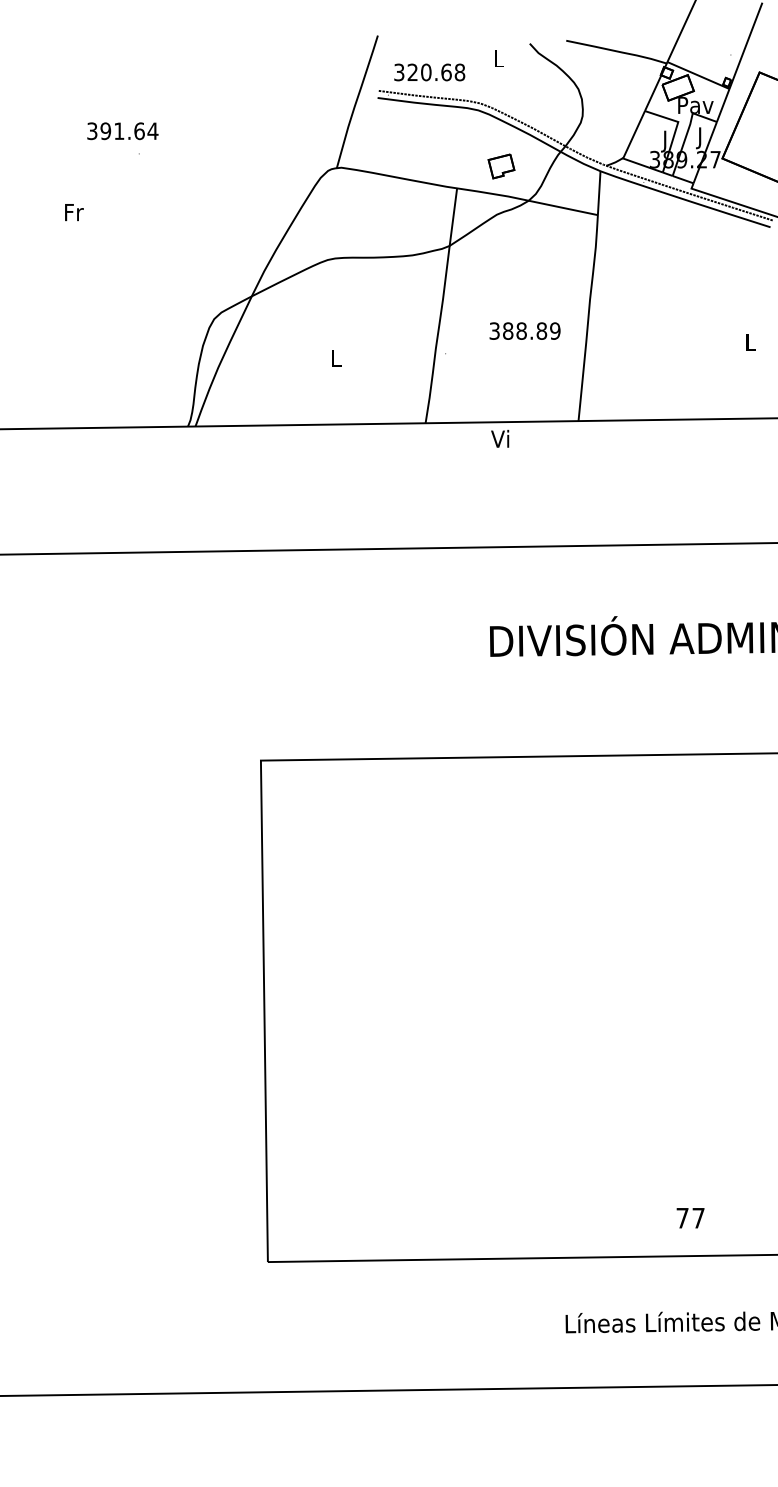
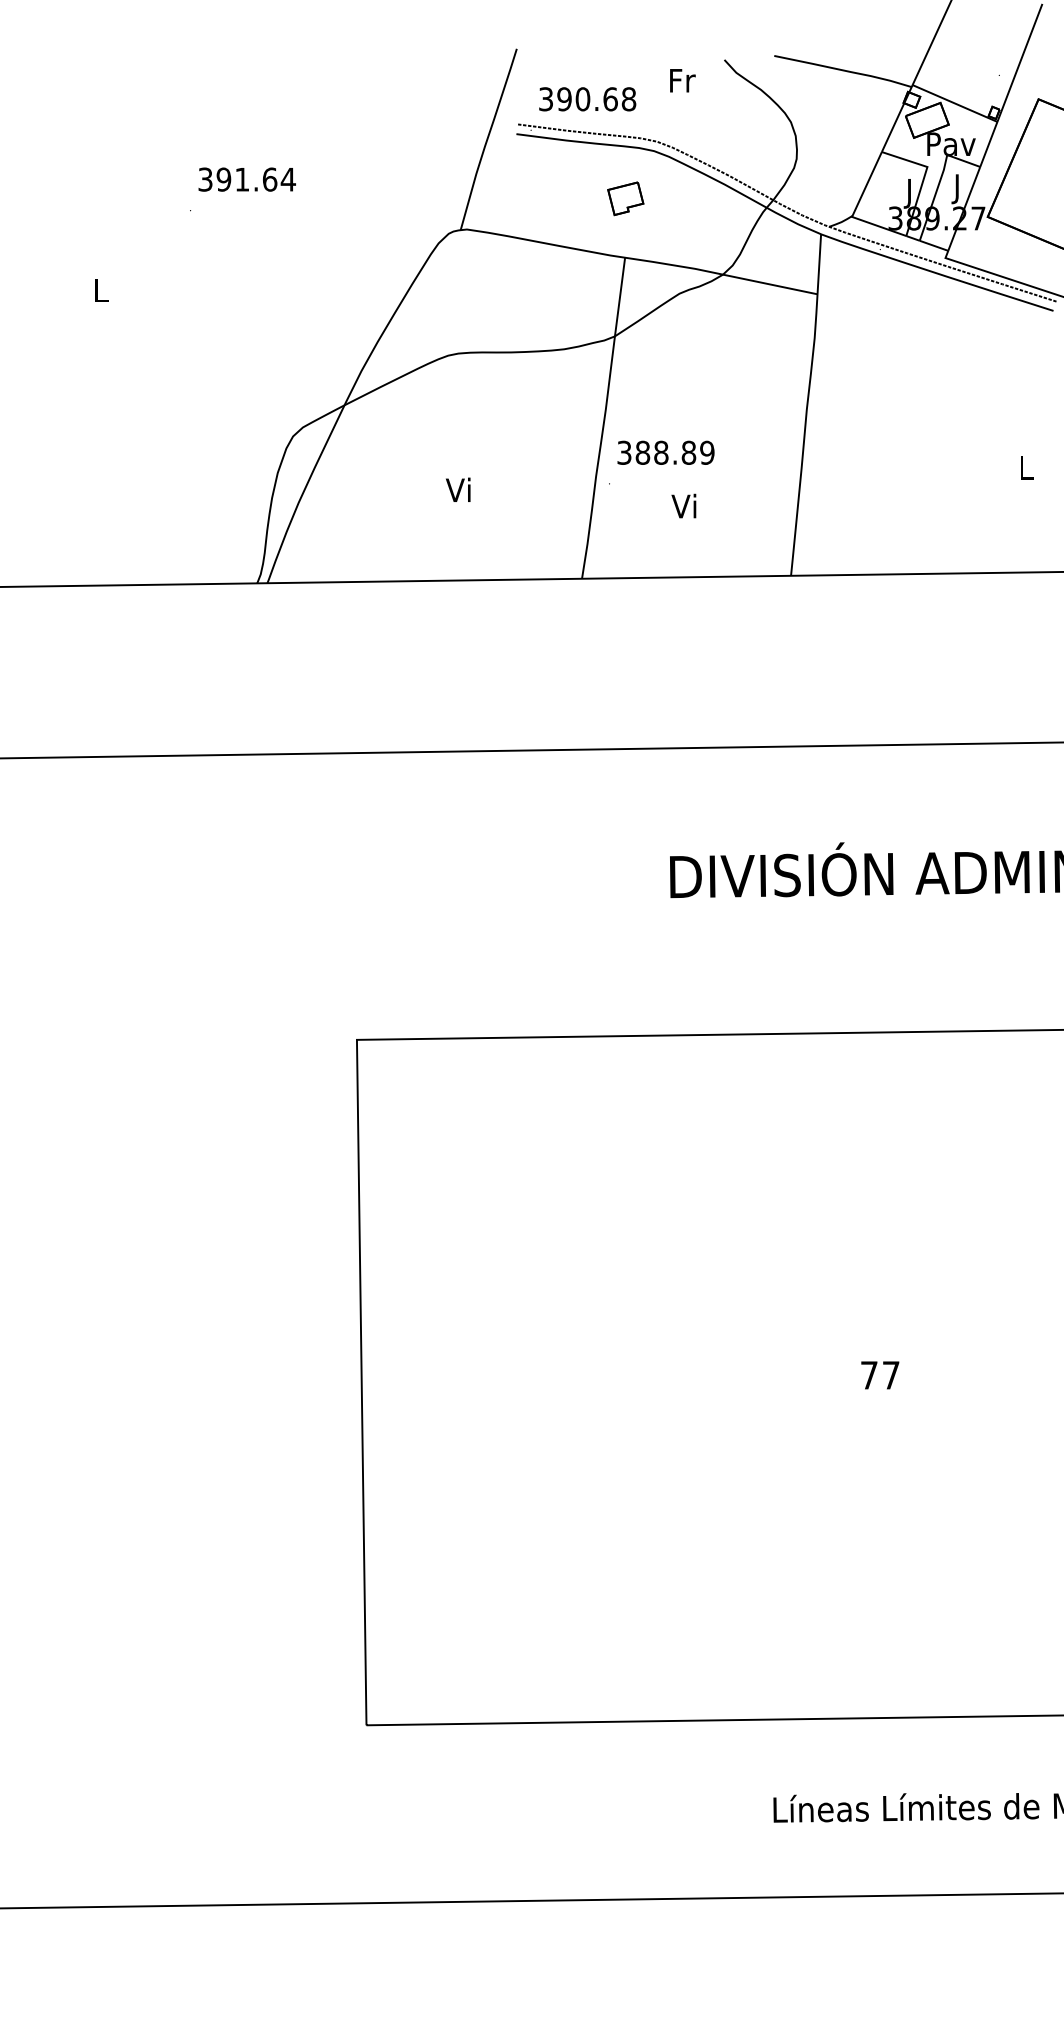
text: (499, 58) -> (682, 80), L -> Fr
text: (412, 72) -> (564, 99), 320.68 -> 390.68
text: (122, 131) -> (246, 179), moved
part: (501, 166) -> (625, 198), moved
text: (74, 212) -> (101, 290), Fr -> L
text: (524, 330) -> (665, 452), moved
text: (334, 357) -> (457, 489), L -> Vi
text: (499, 438) -> (683, 505), moved
text: (690, 1218) -> (880, 1375), moved

